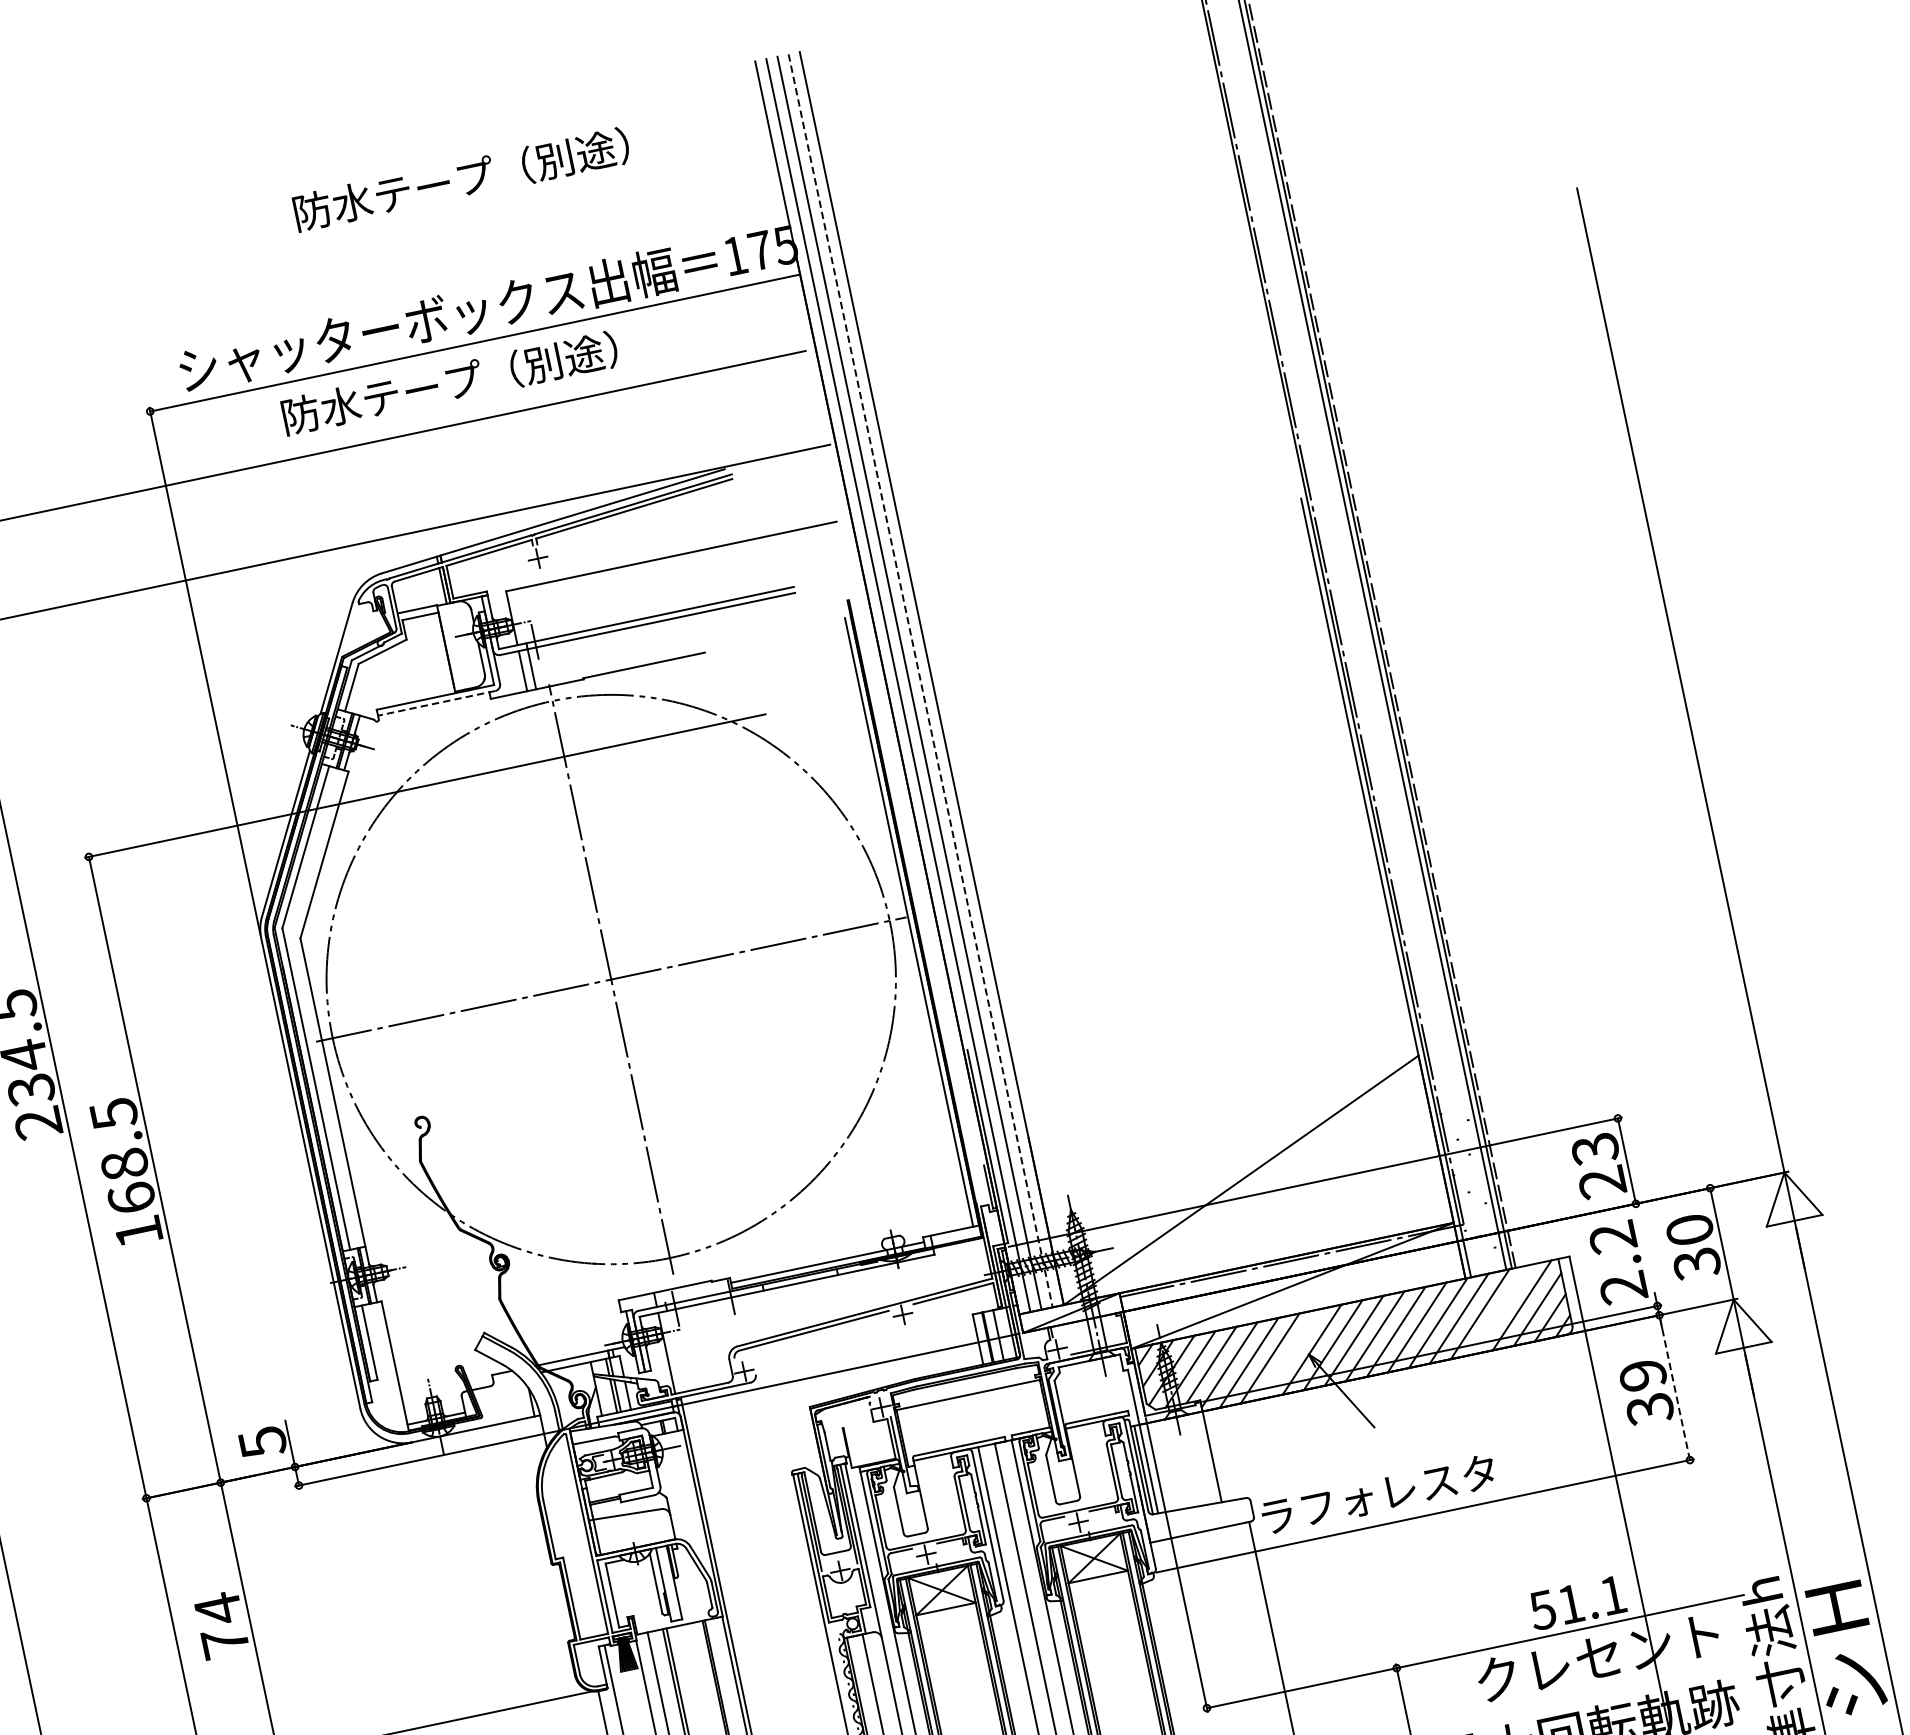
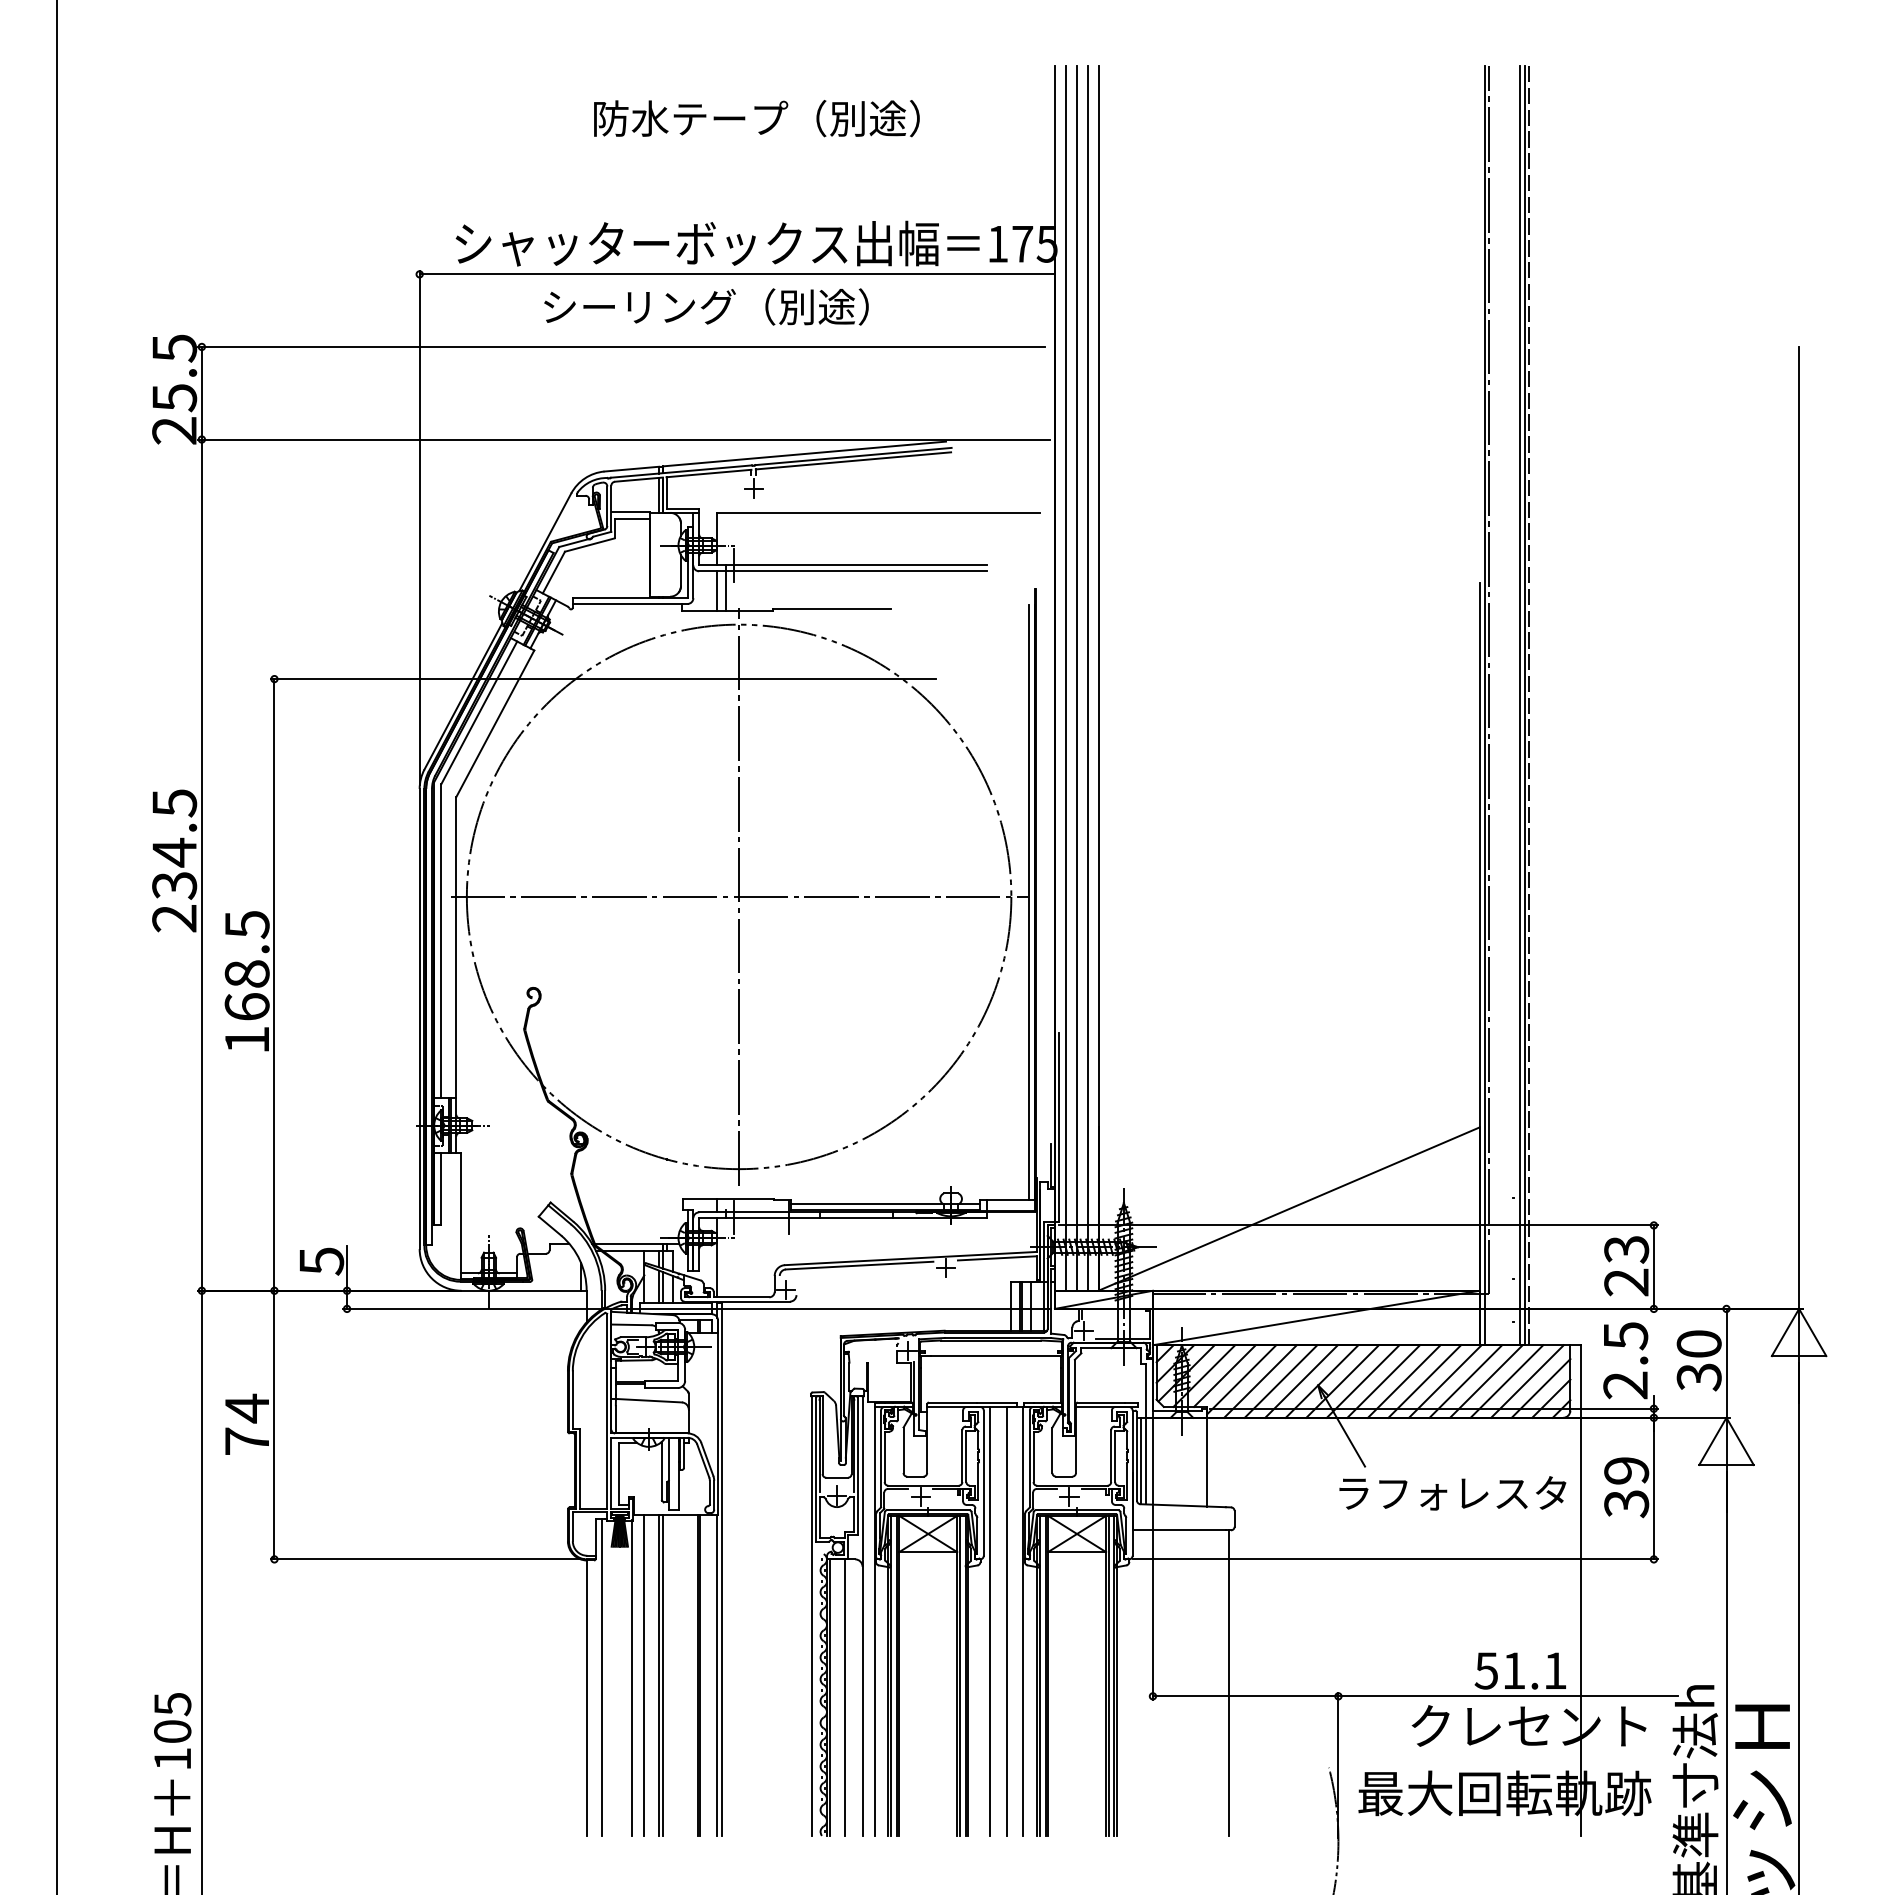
text: (383, 396) -> (640, 306), 防水テープ（別途） -> シーリング（別途）
line: (920, 681) -> (1087, 678), dashed -> solid
line: (435, 703) -> (629, 603), dashed -> solid
text: (1612, 1238) -> (1625, 1336), 2.2 -> 2.5
line: (1500, 1309) -> (1506, 1381), added
line: (1291, 1354) -> (1301, 1381), added
line: (1674, 1387) -> (1653, 1488), dashed -> solid
text: (1378, 1494) -> (1452, 1493), moved

